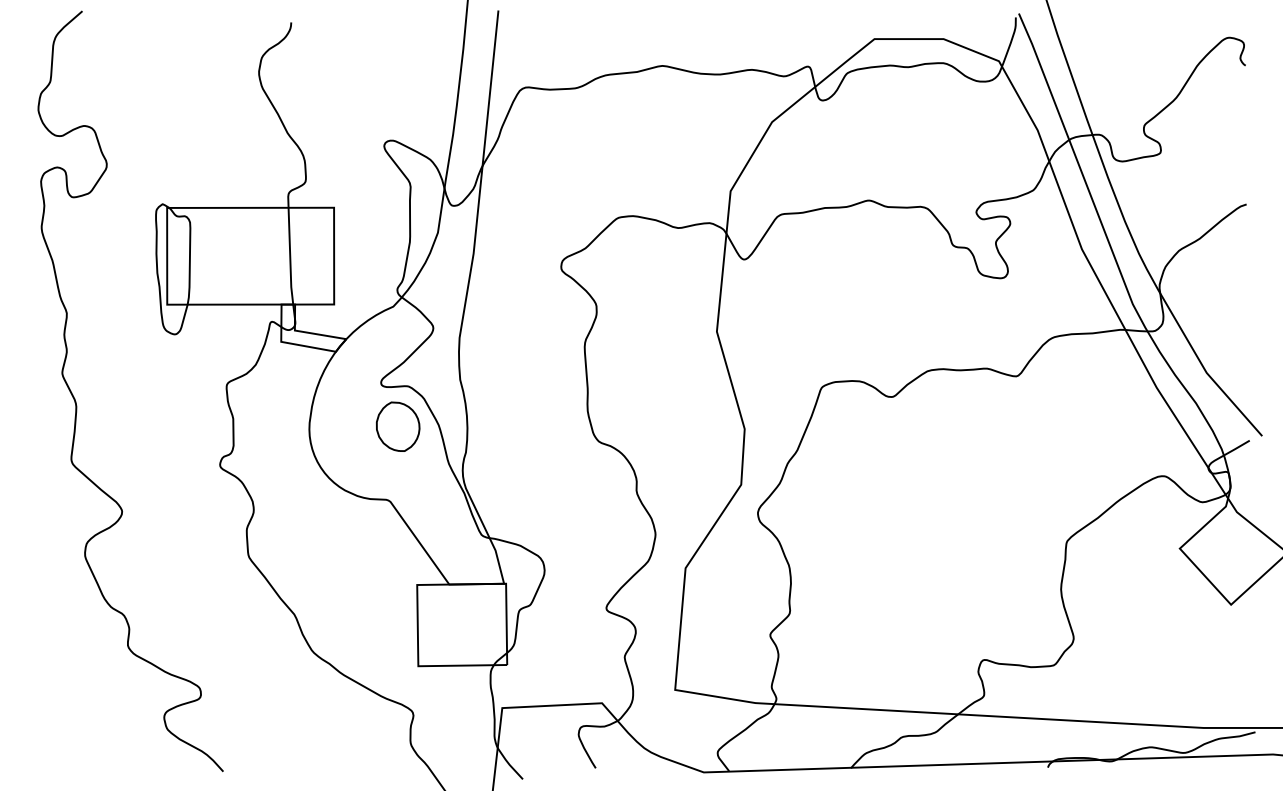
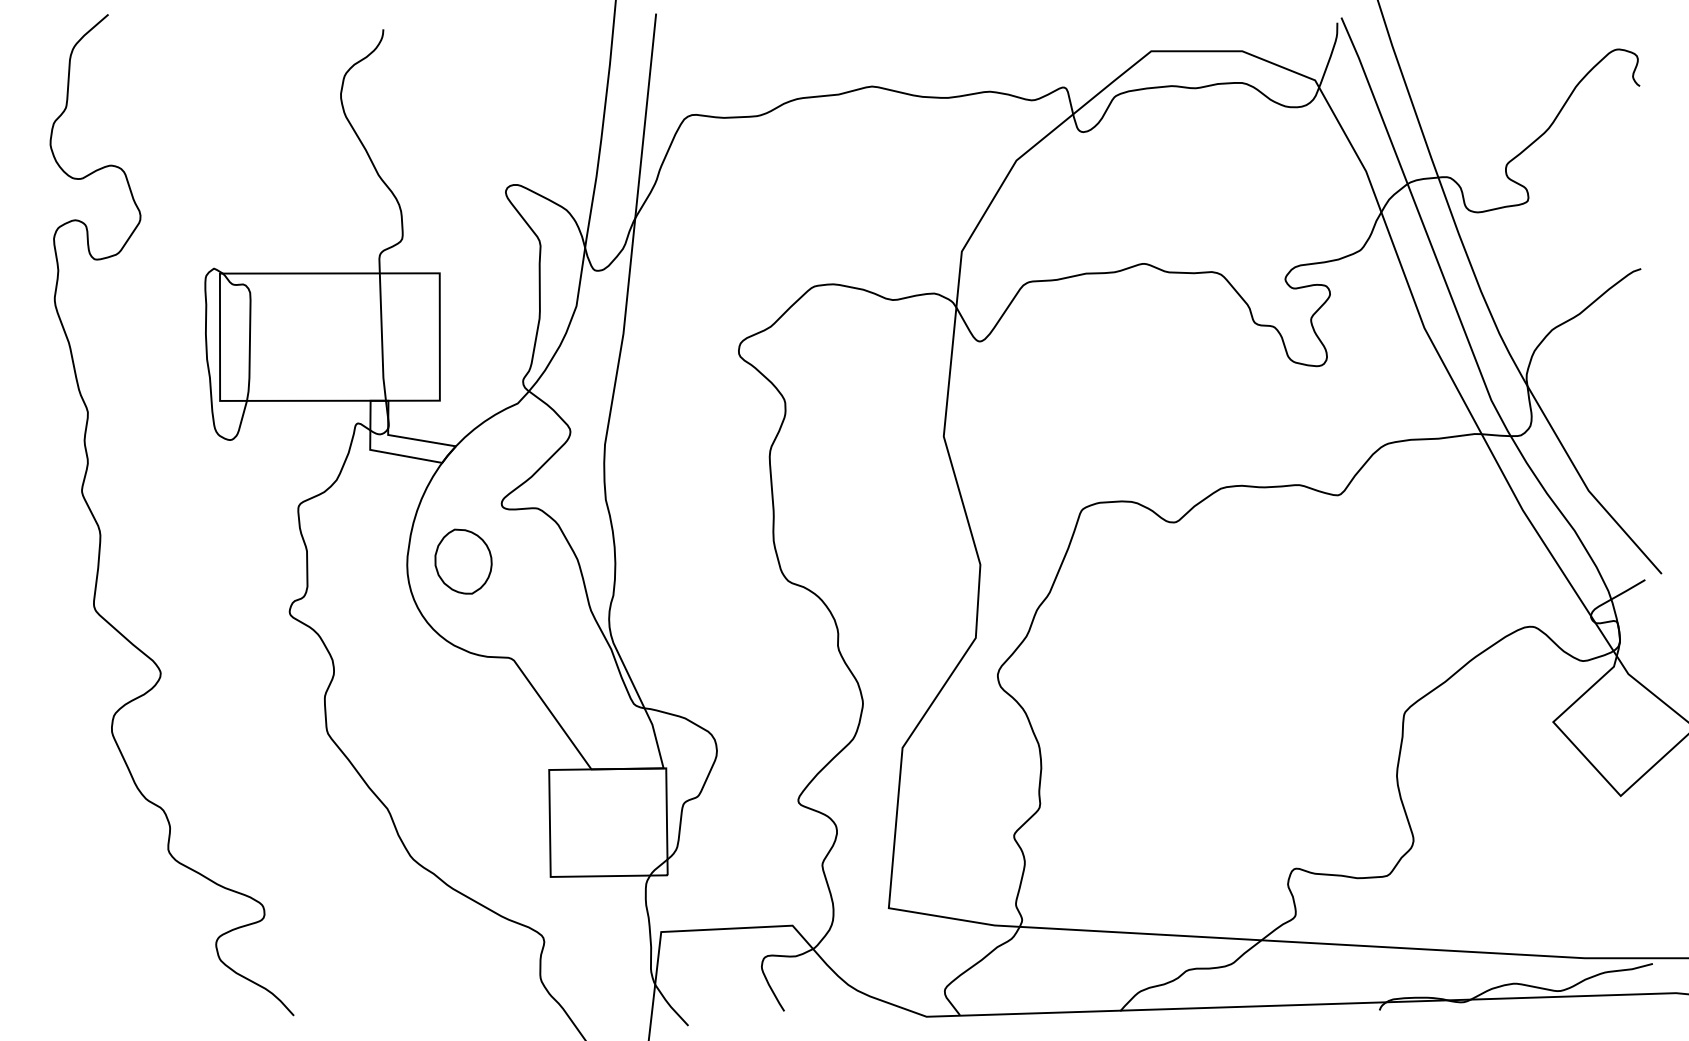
part: (398, 426) -> (464, 561), moved

